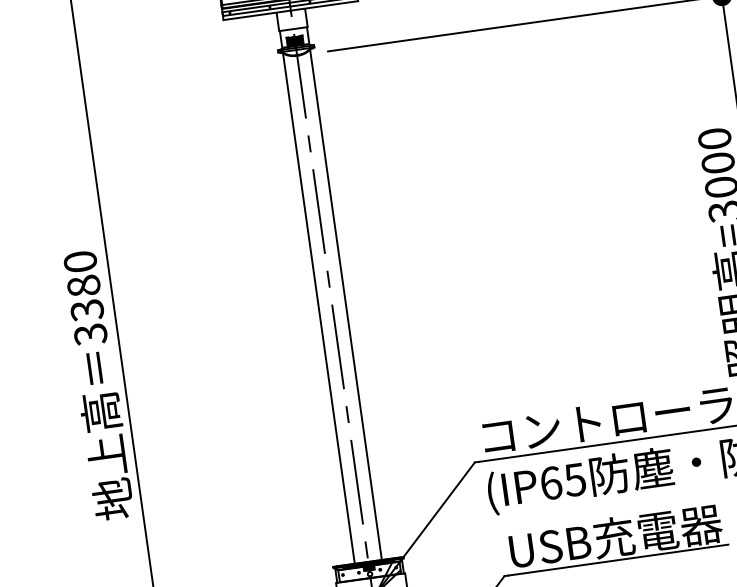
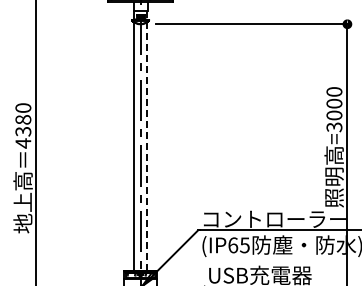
line: (344, 292) -> (147, 140), solid -> dashed
text: (90, 334) -> (23, 143), 3380 -> 4380

